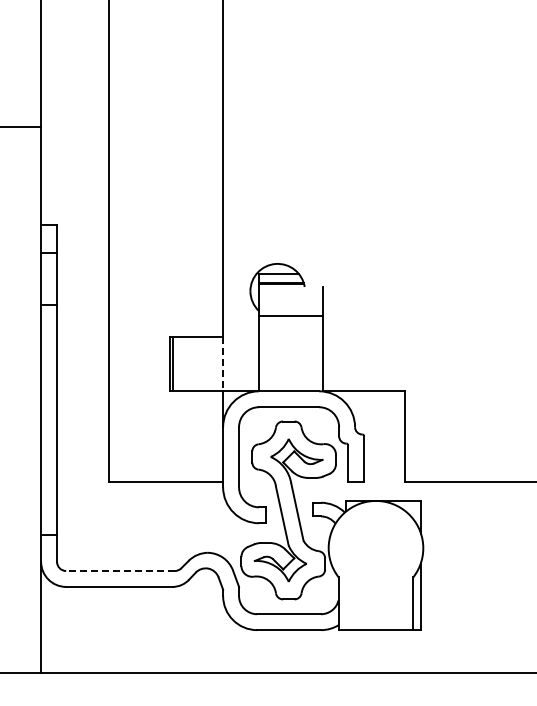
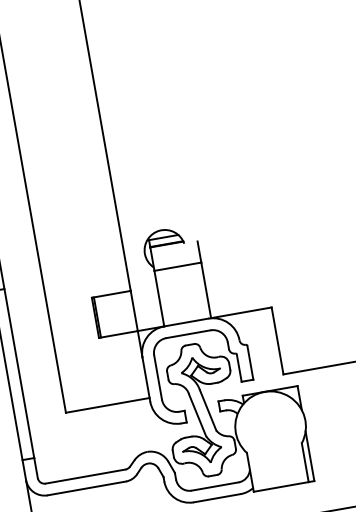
line: (223, 364) -> (134, 311), dashed -> solid
line: (119, 571) -> (84, 477), dashed -> solid

